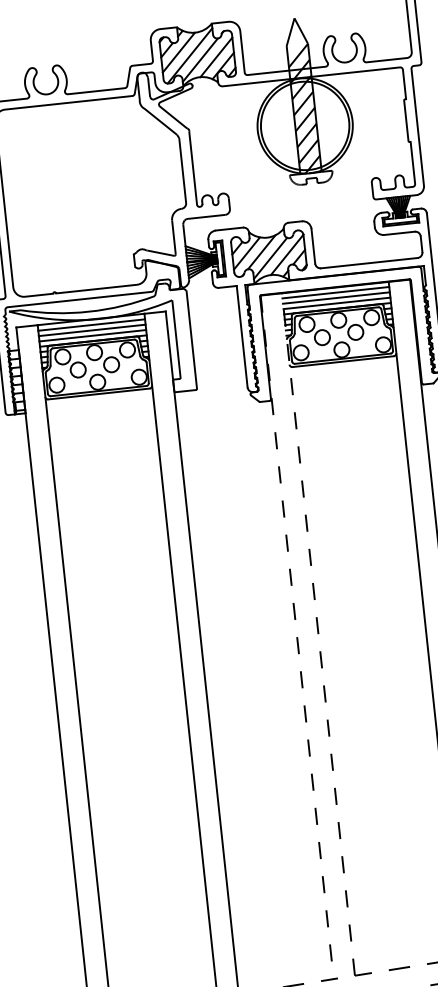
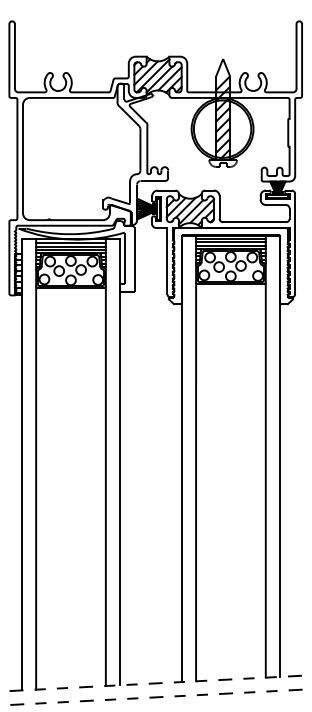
line: (319, 634) -> (196, 458), dashed -> solid
line: (297, 638) -> (182, 459), dashed -> solid

